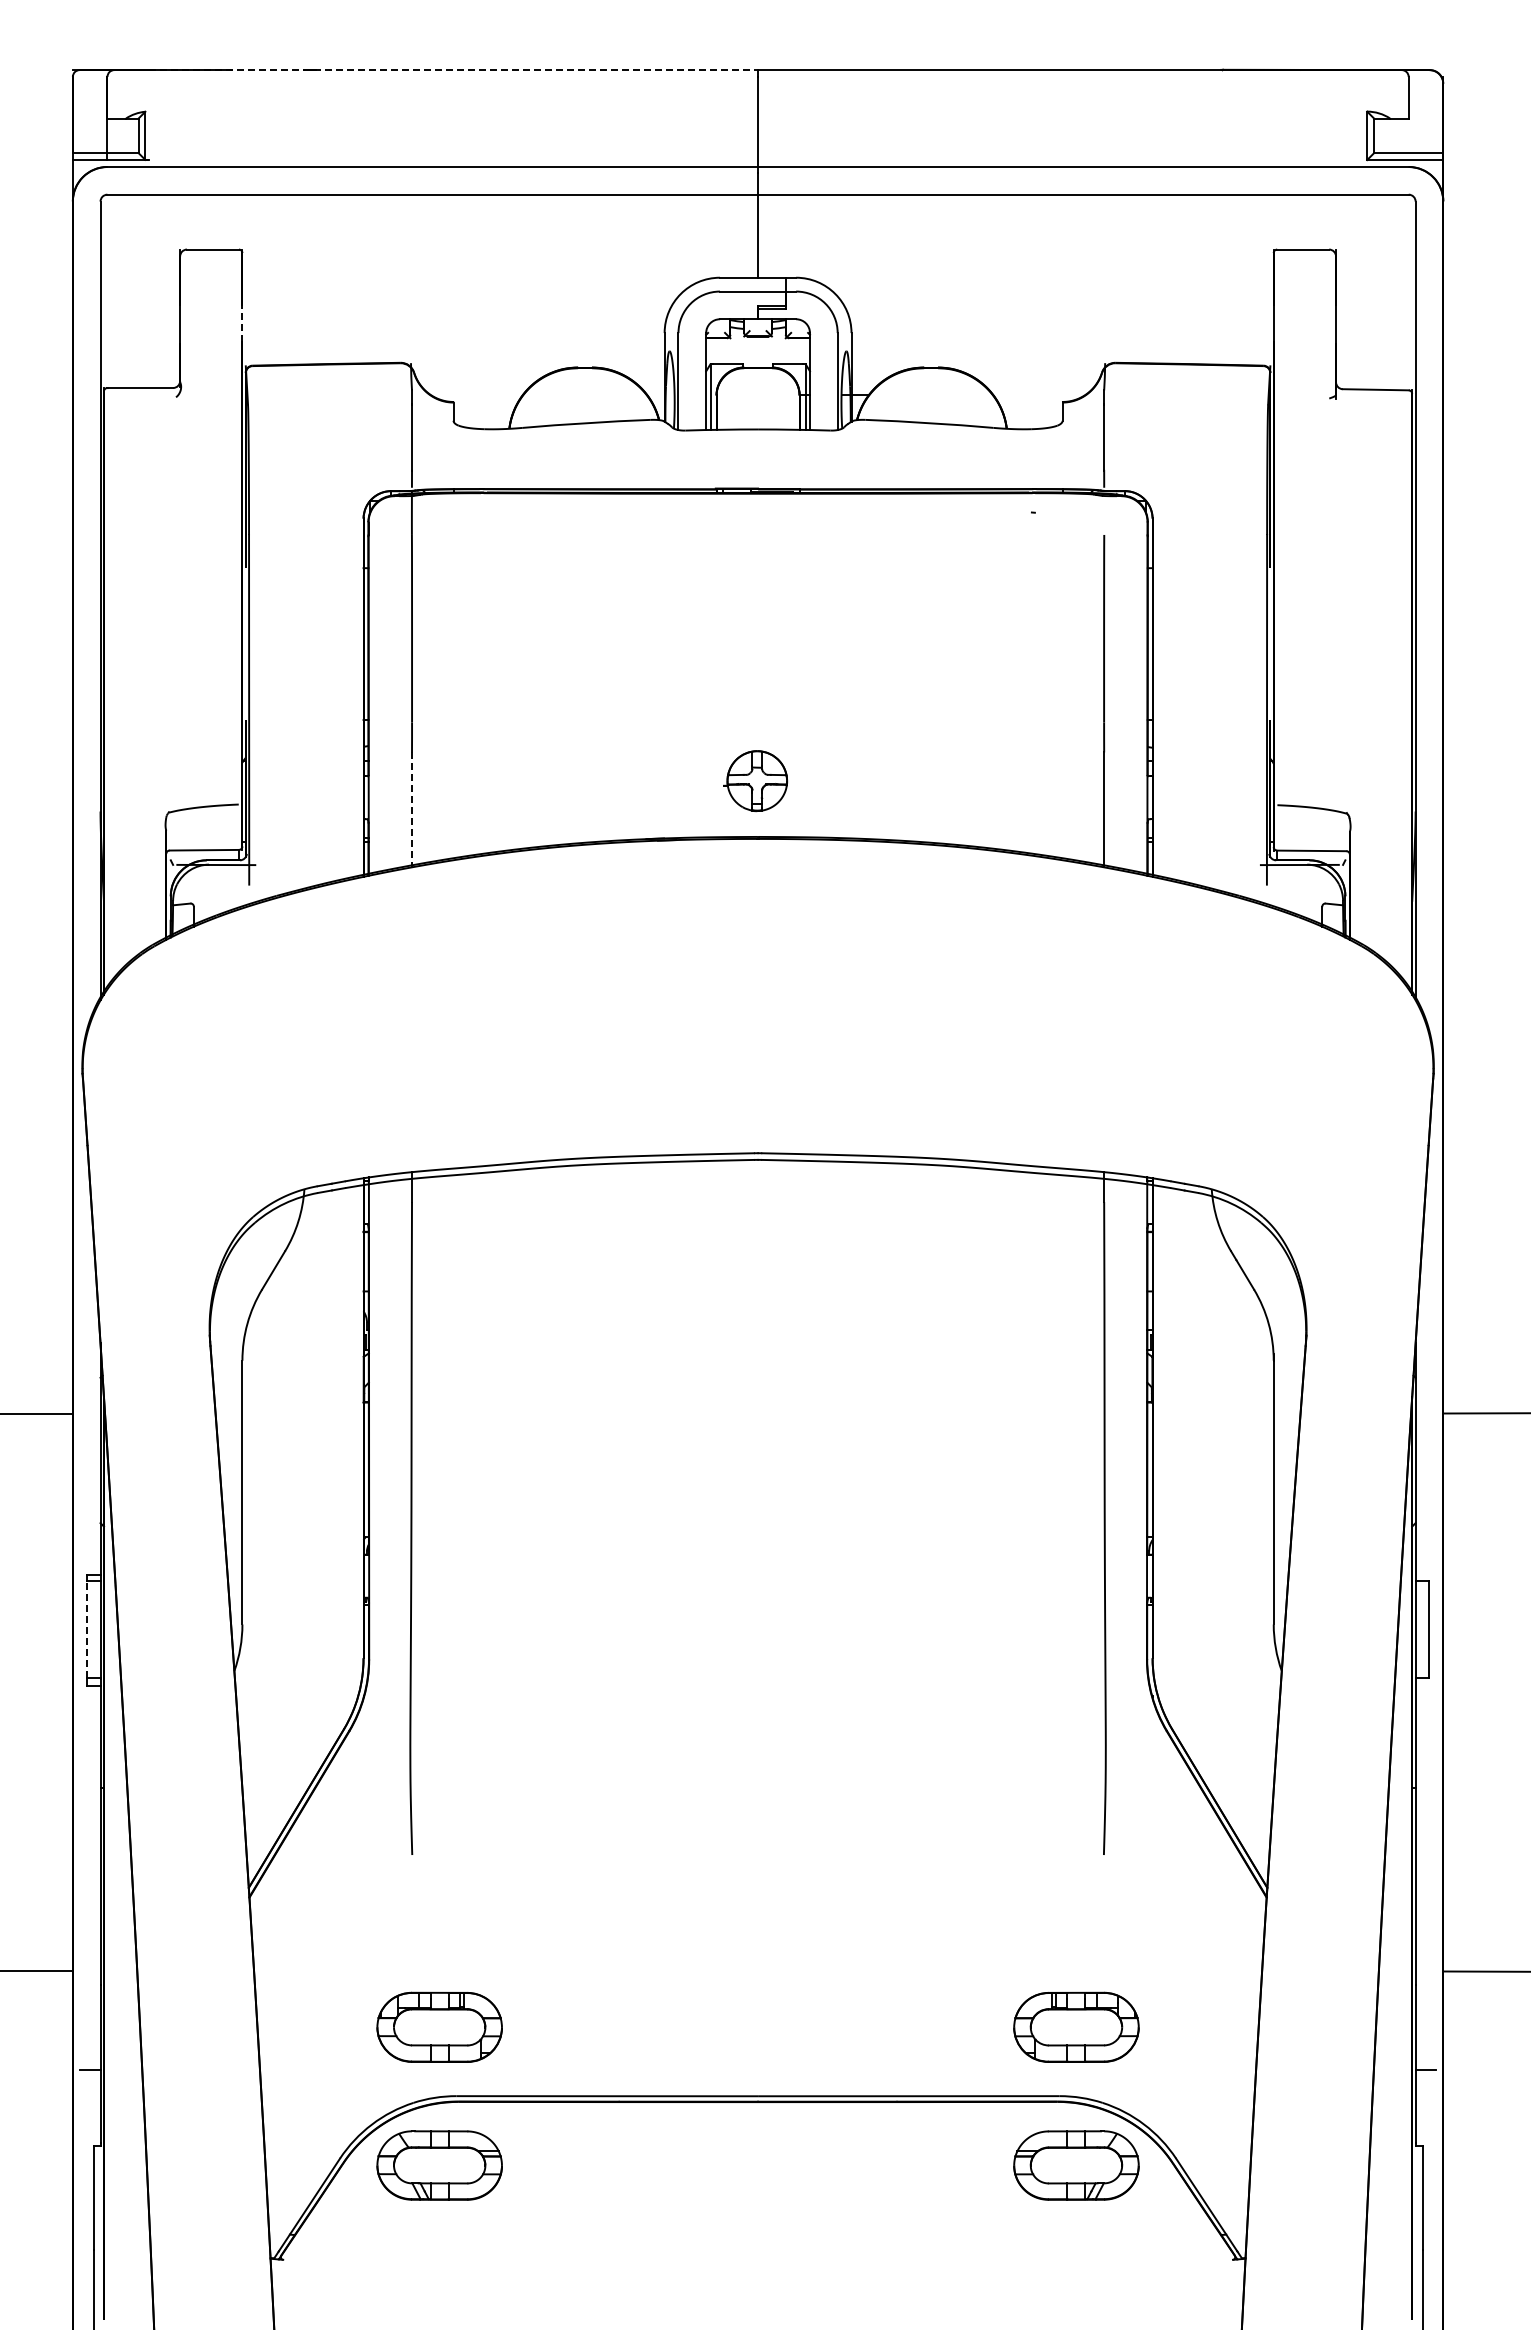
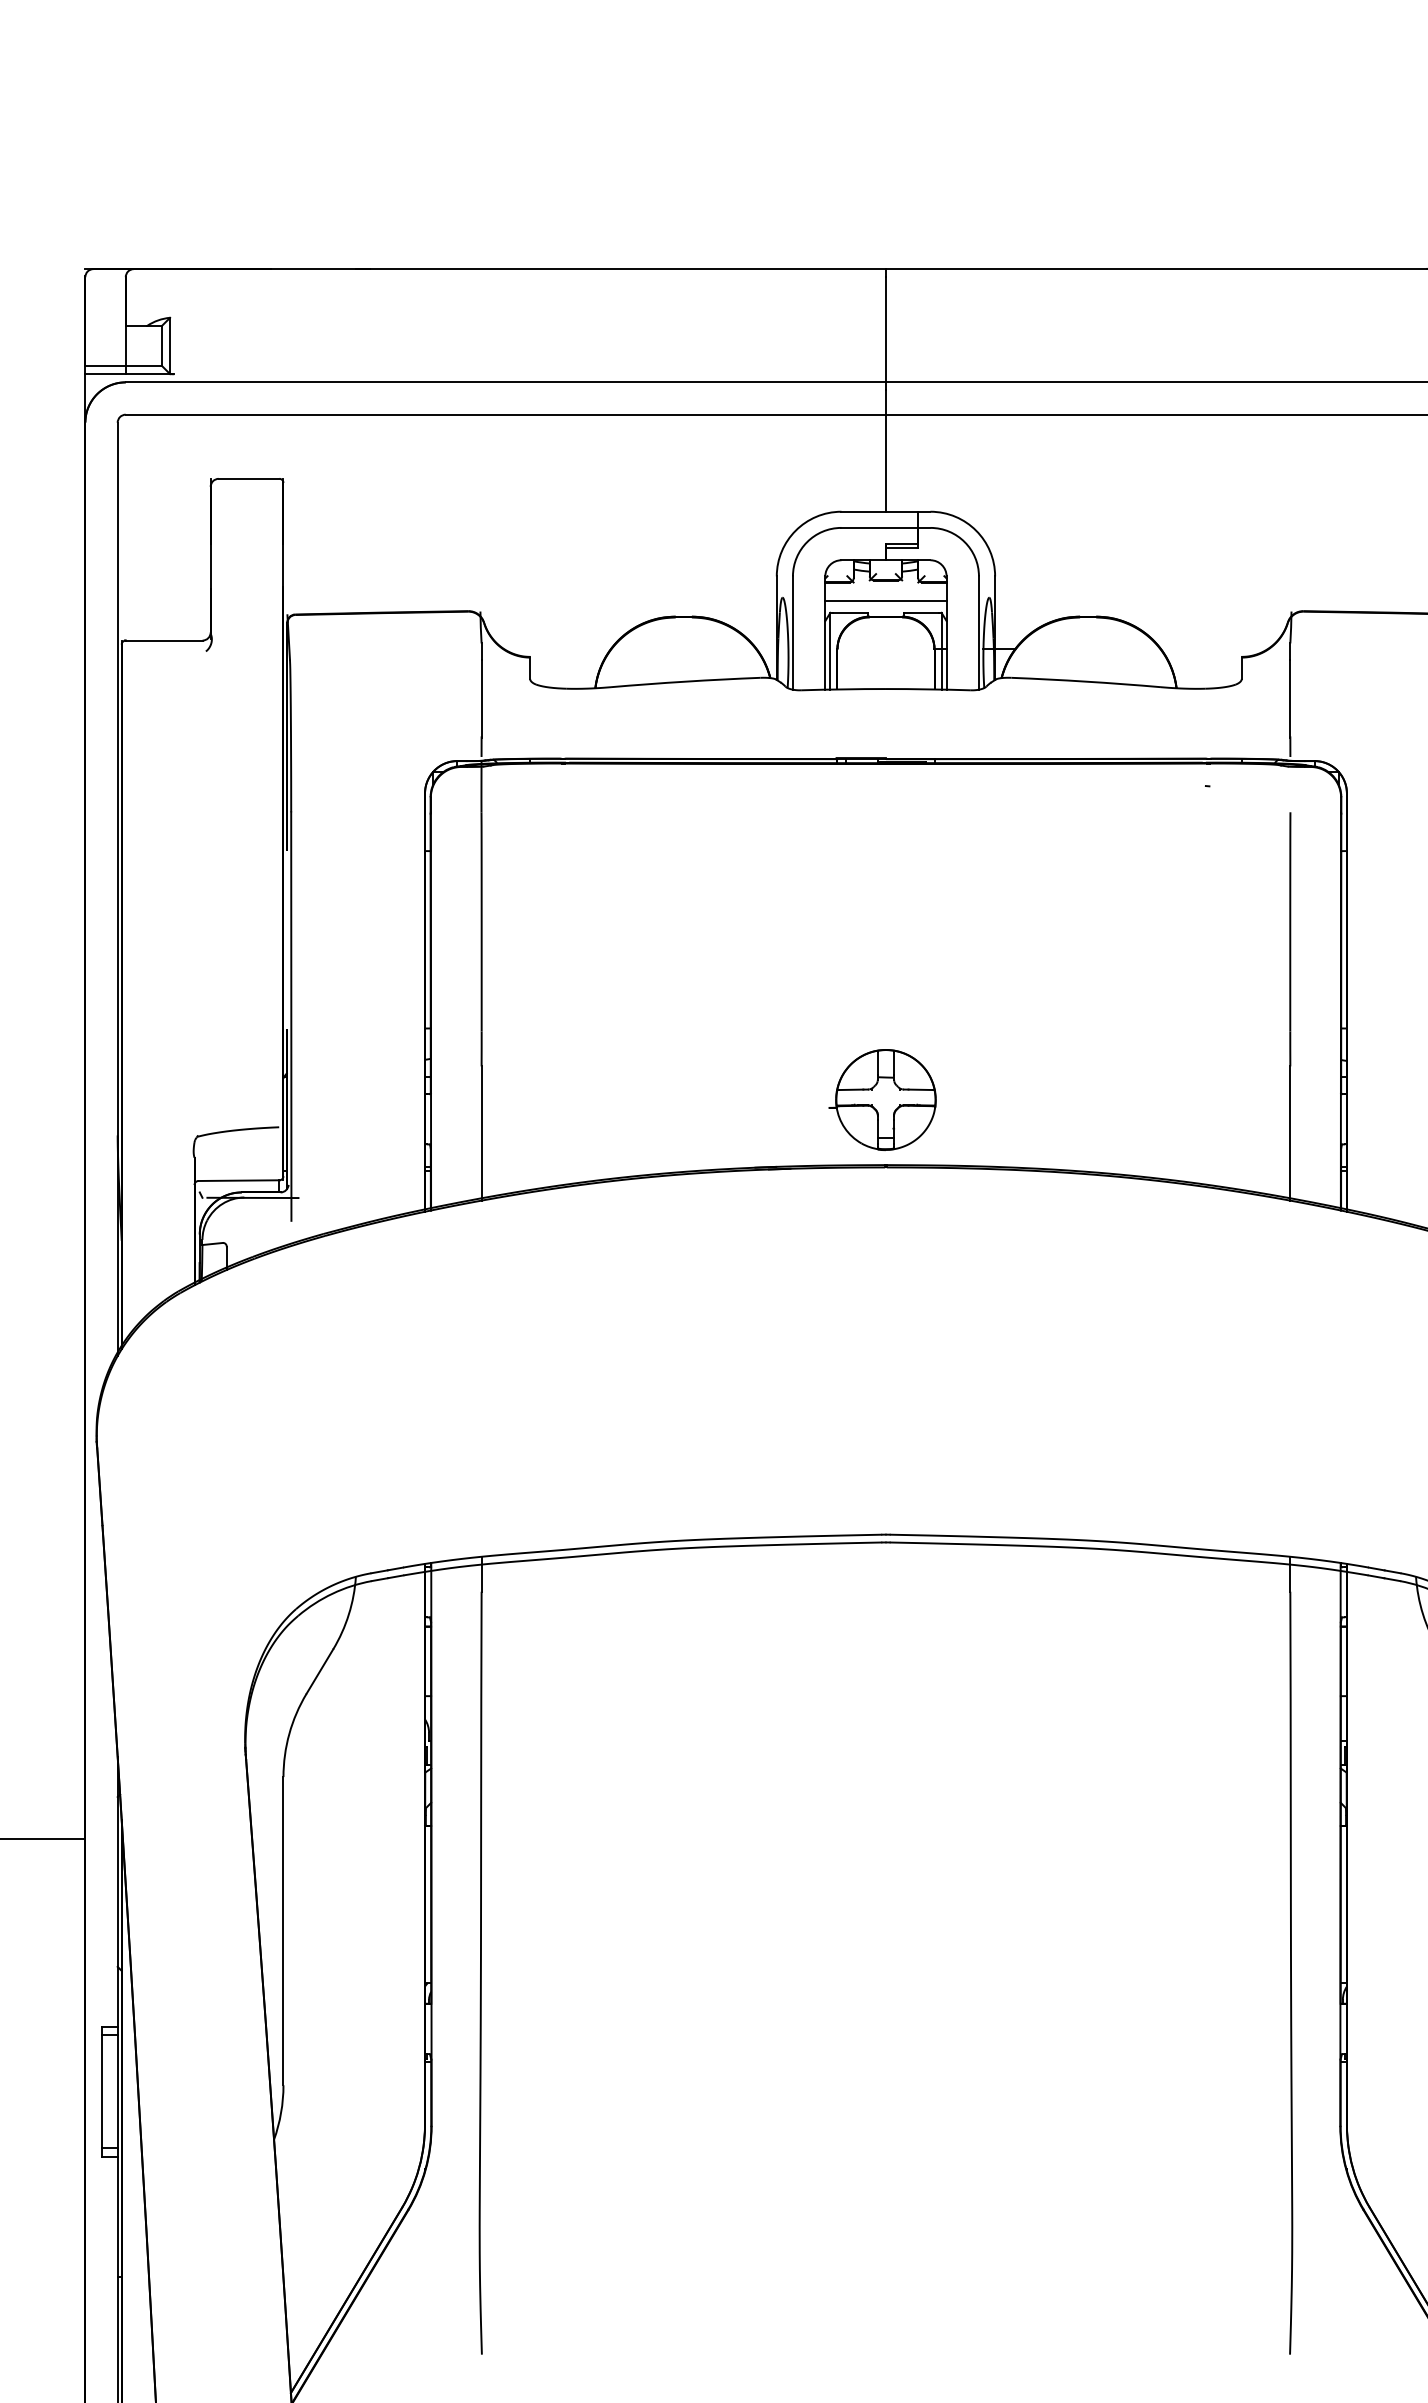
line: (453, 70) -> (530, 269), dashed -> solid
line: (242, 323) -> (283, 565), dashed -> solid
line: (758, 353) -> (886, 600), added
part: (755, 780) -> (882, 1099), size x1.43
line: (412, 810) -> (482, 1134), dashed -> solid
line: (86, 1629) -> (101, 2091), dashed -> solid

